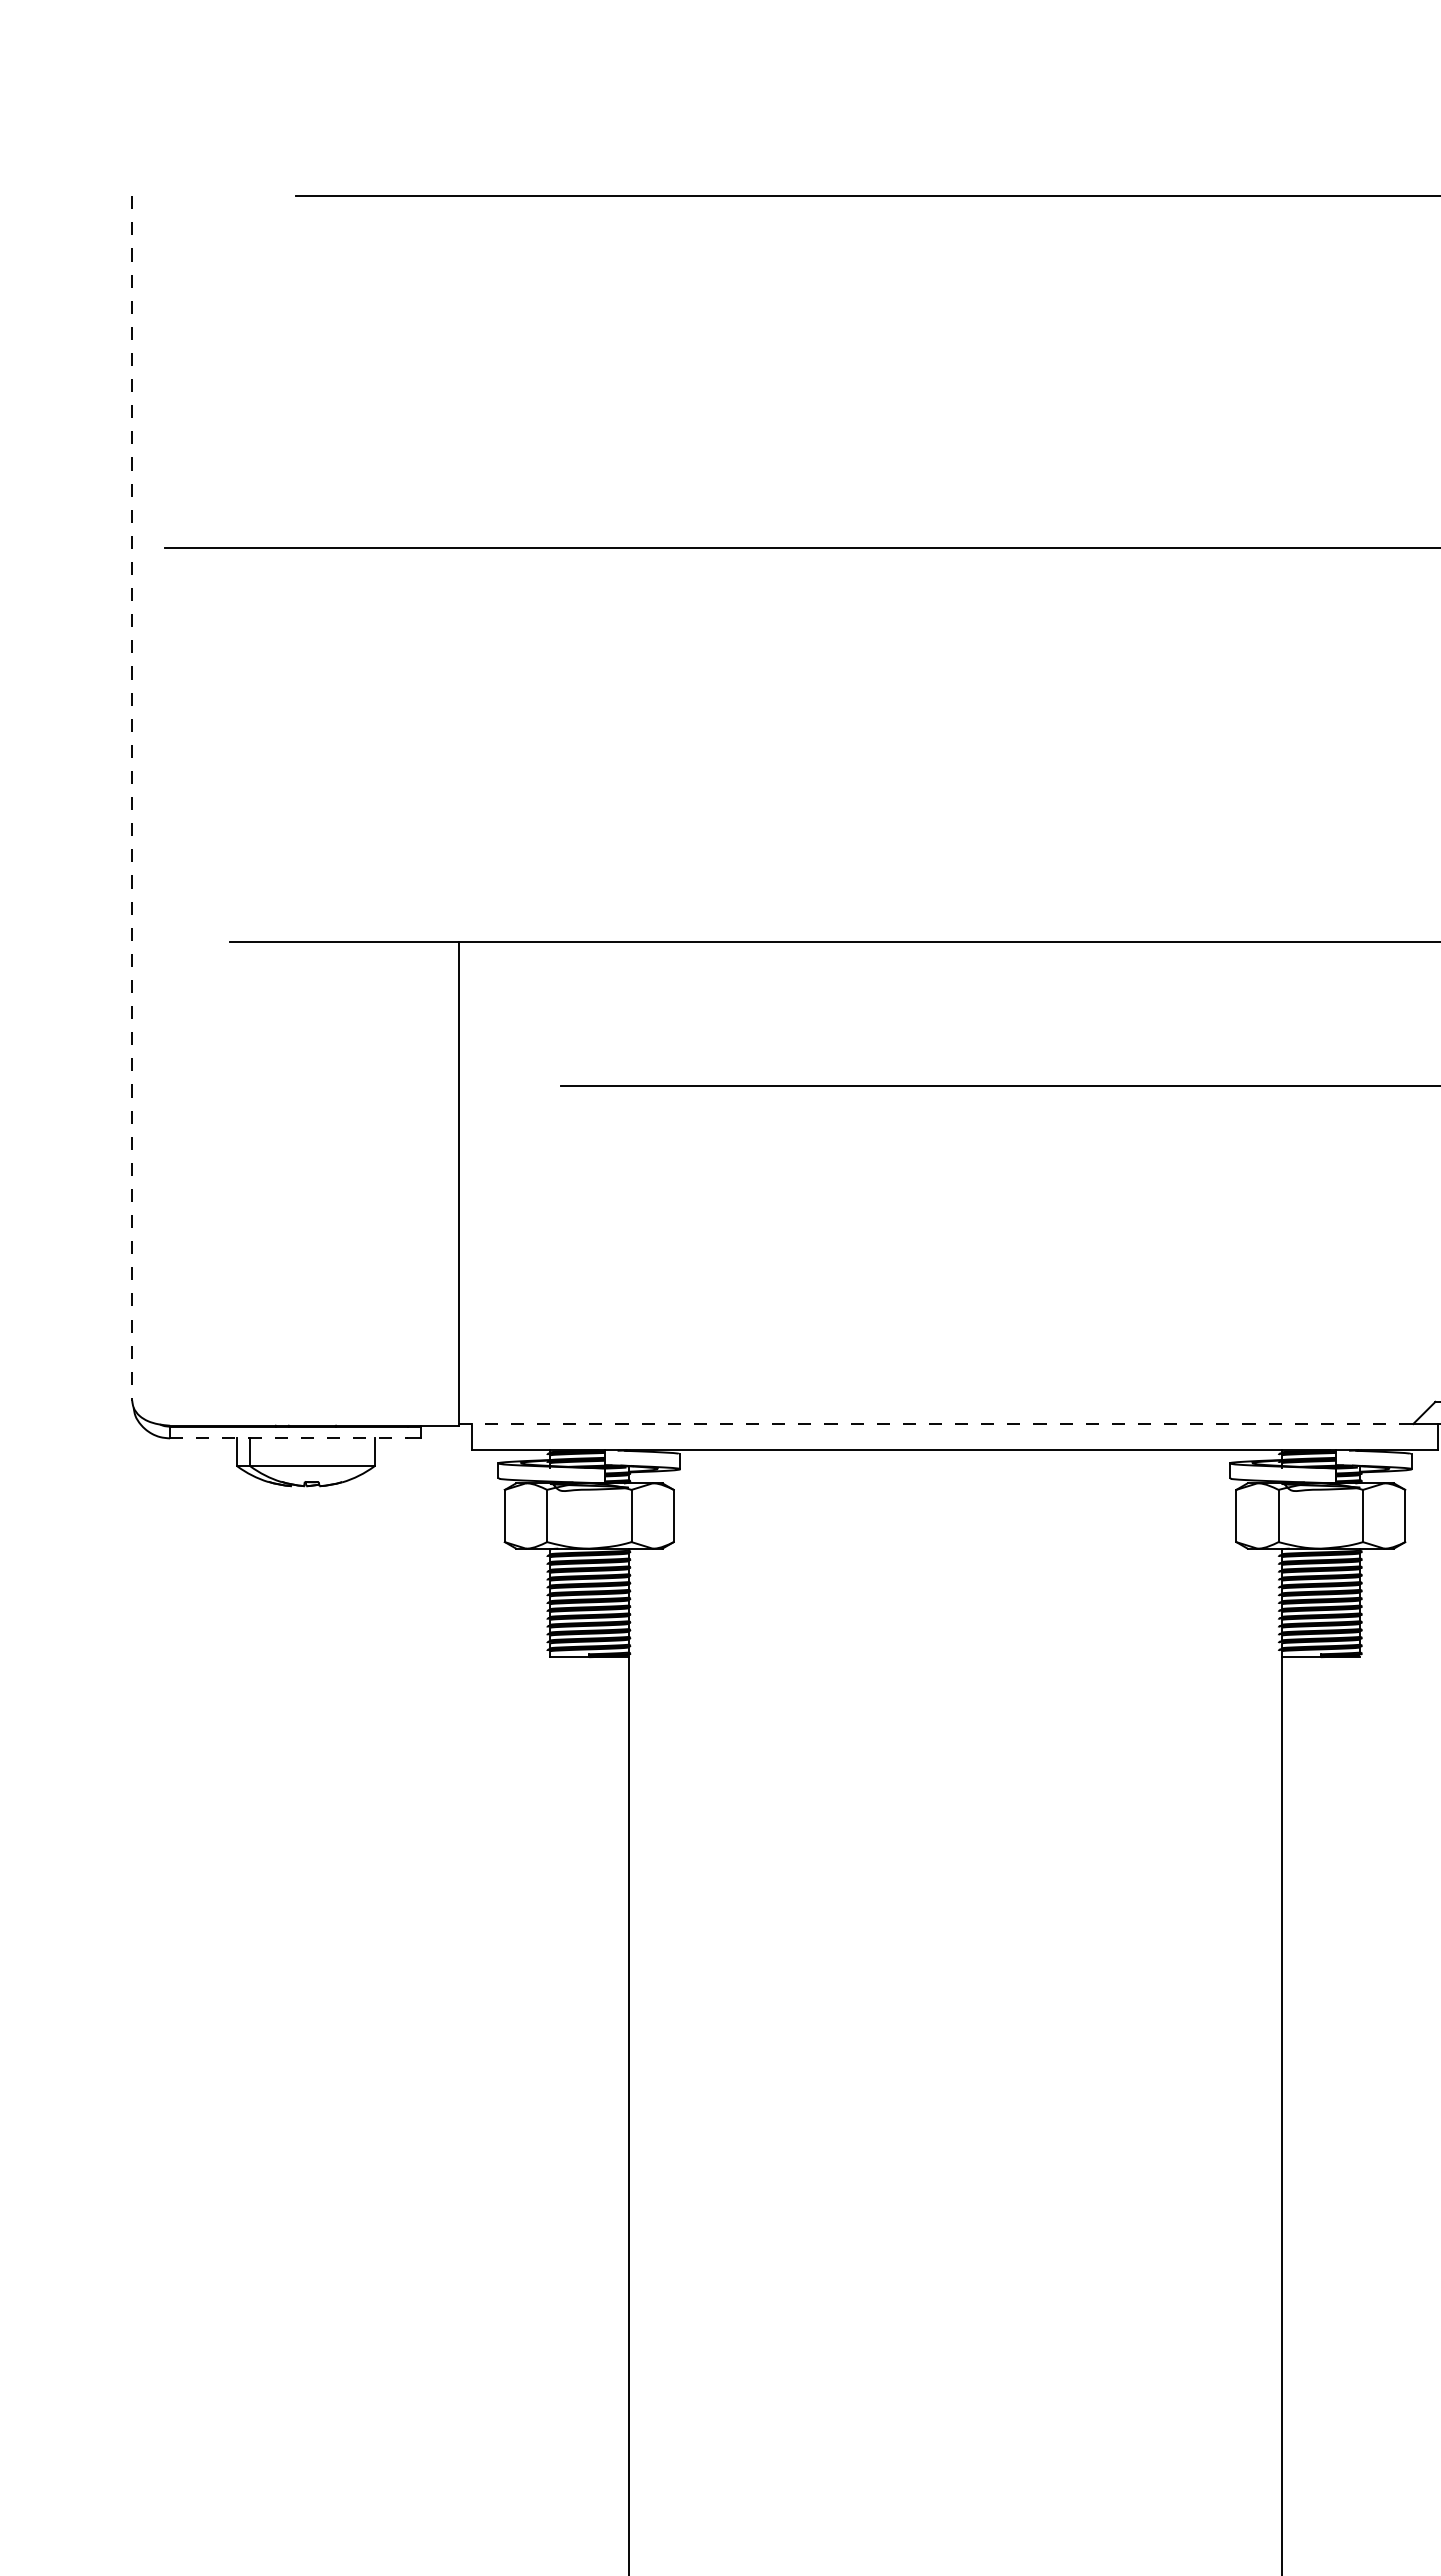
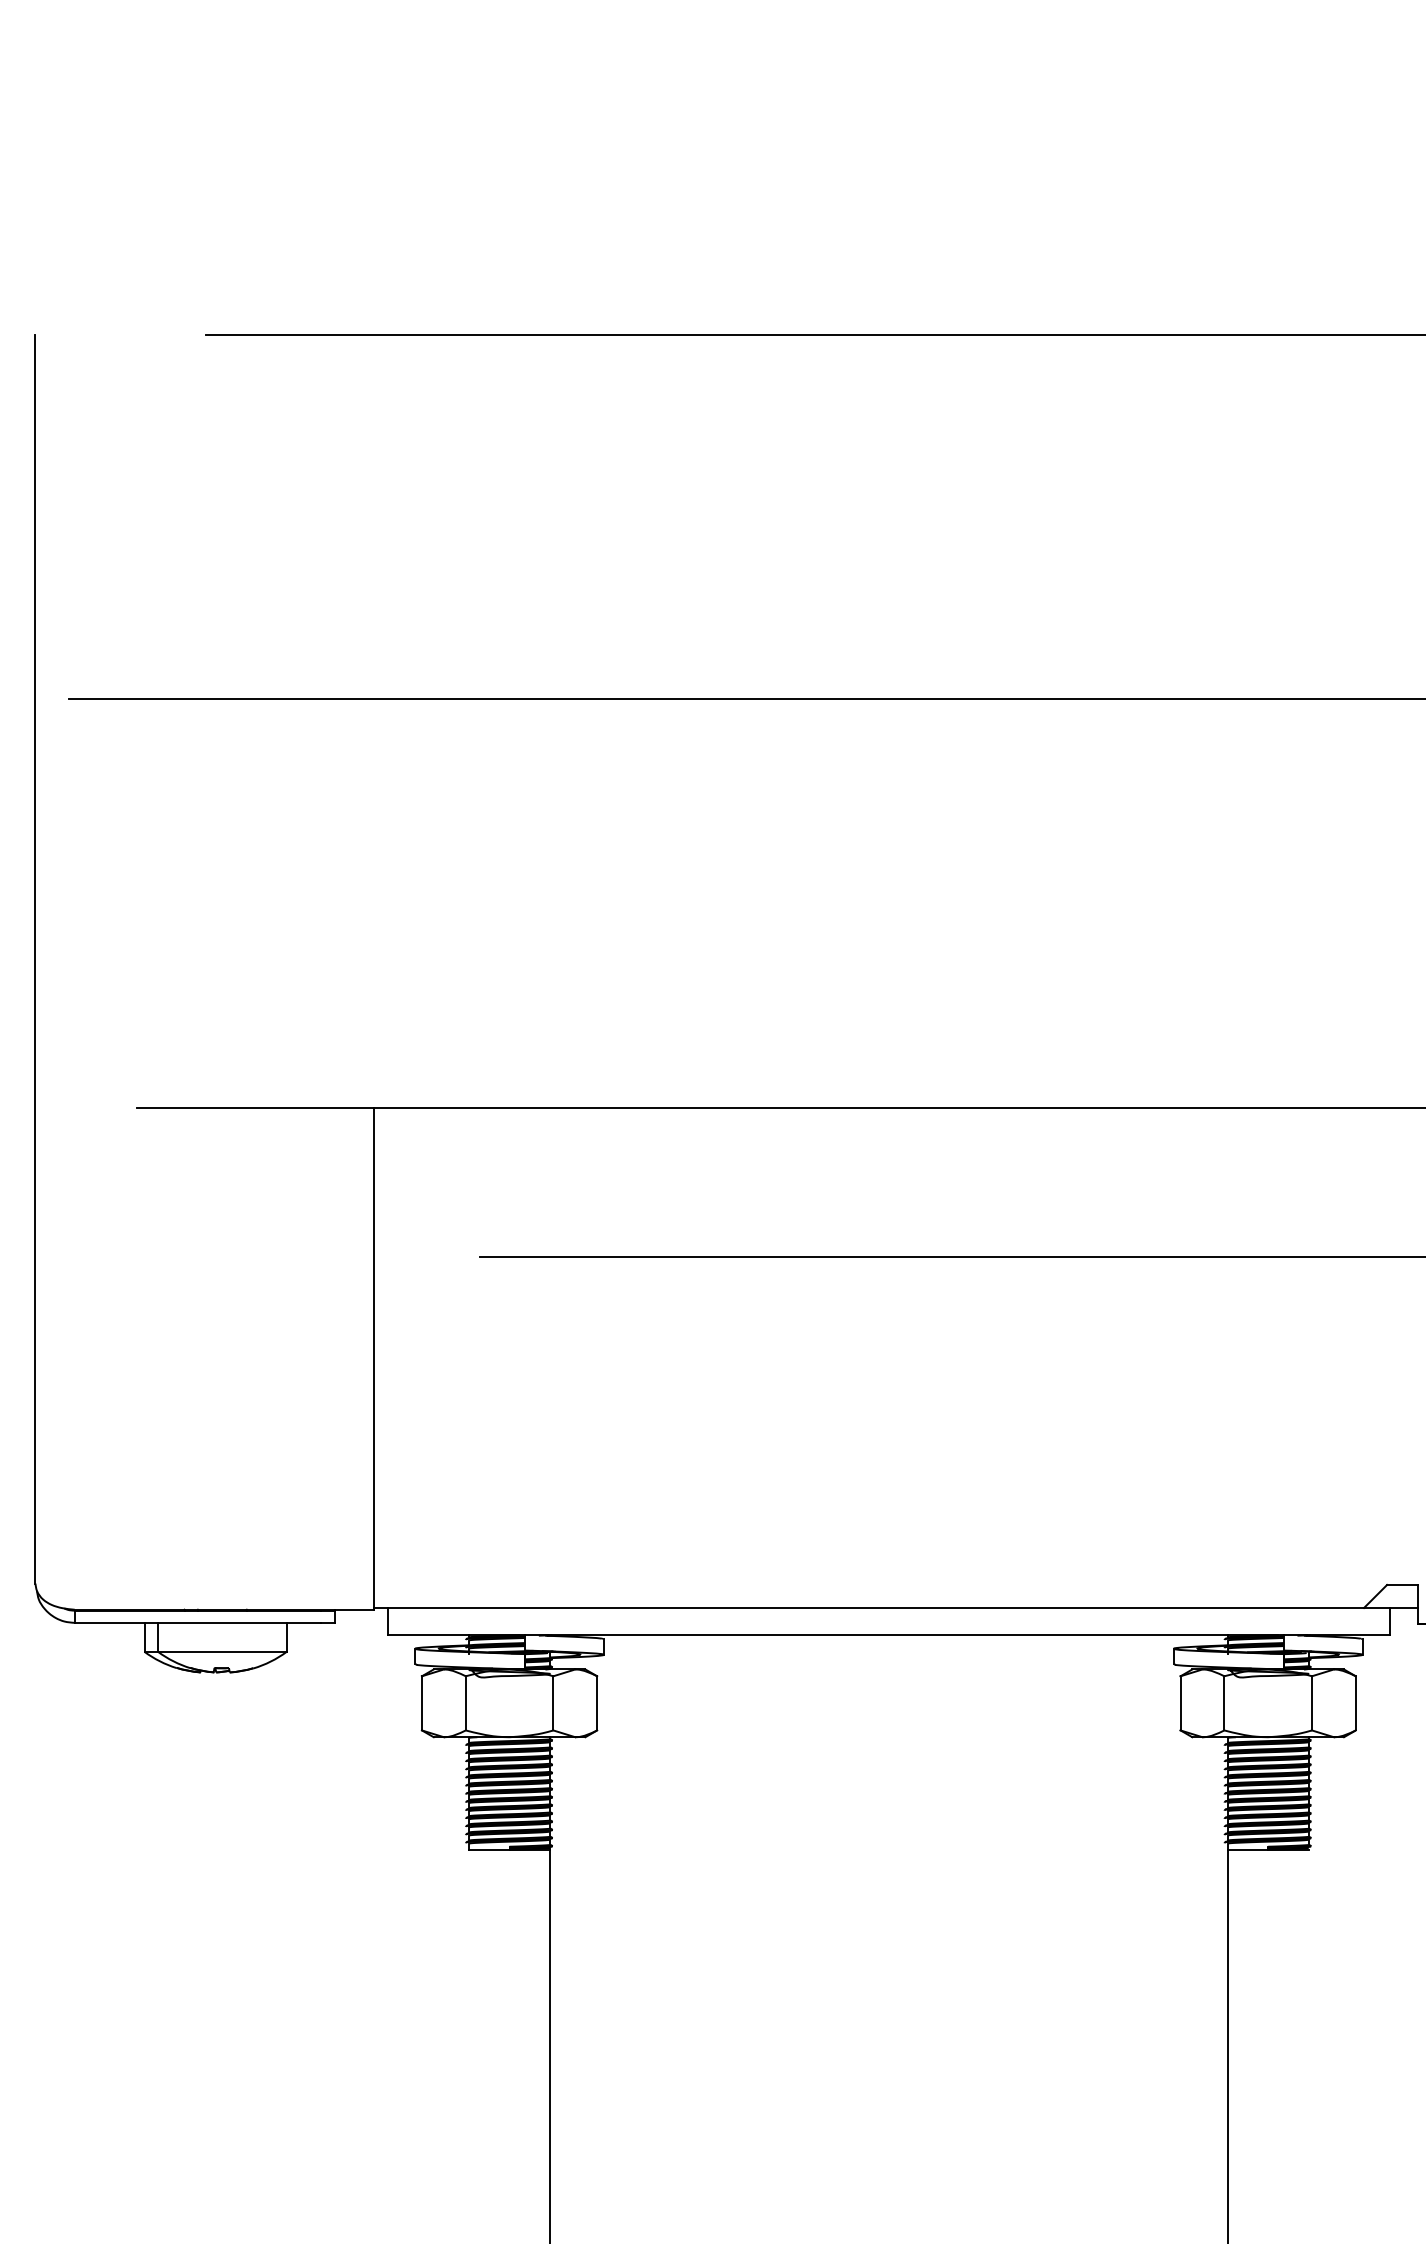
line: (132, 798) -> (35, 959), dashed -> solid
line: (936, 1424) -> (869, 1608), dashed -> solid
line: (288, 1438) -> (197, 1622), dashed -> solid

